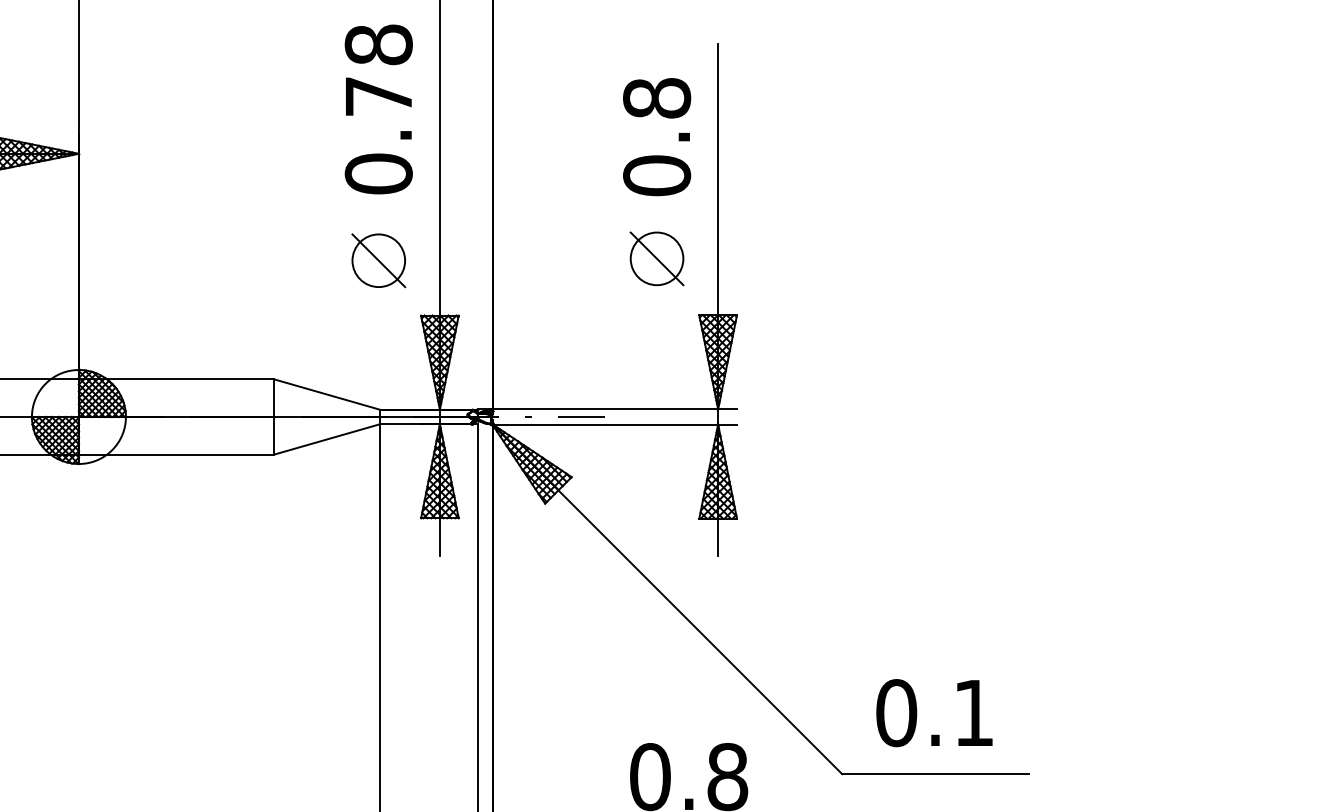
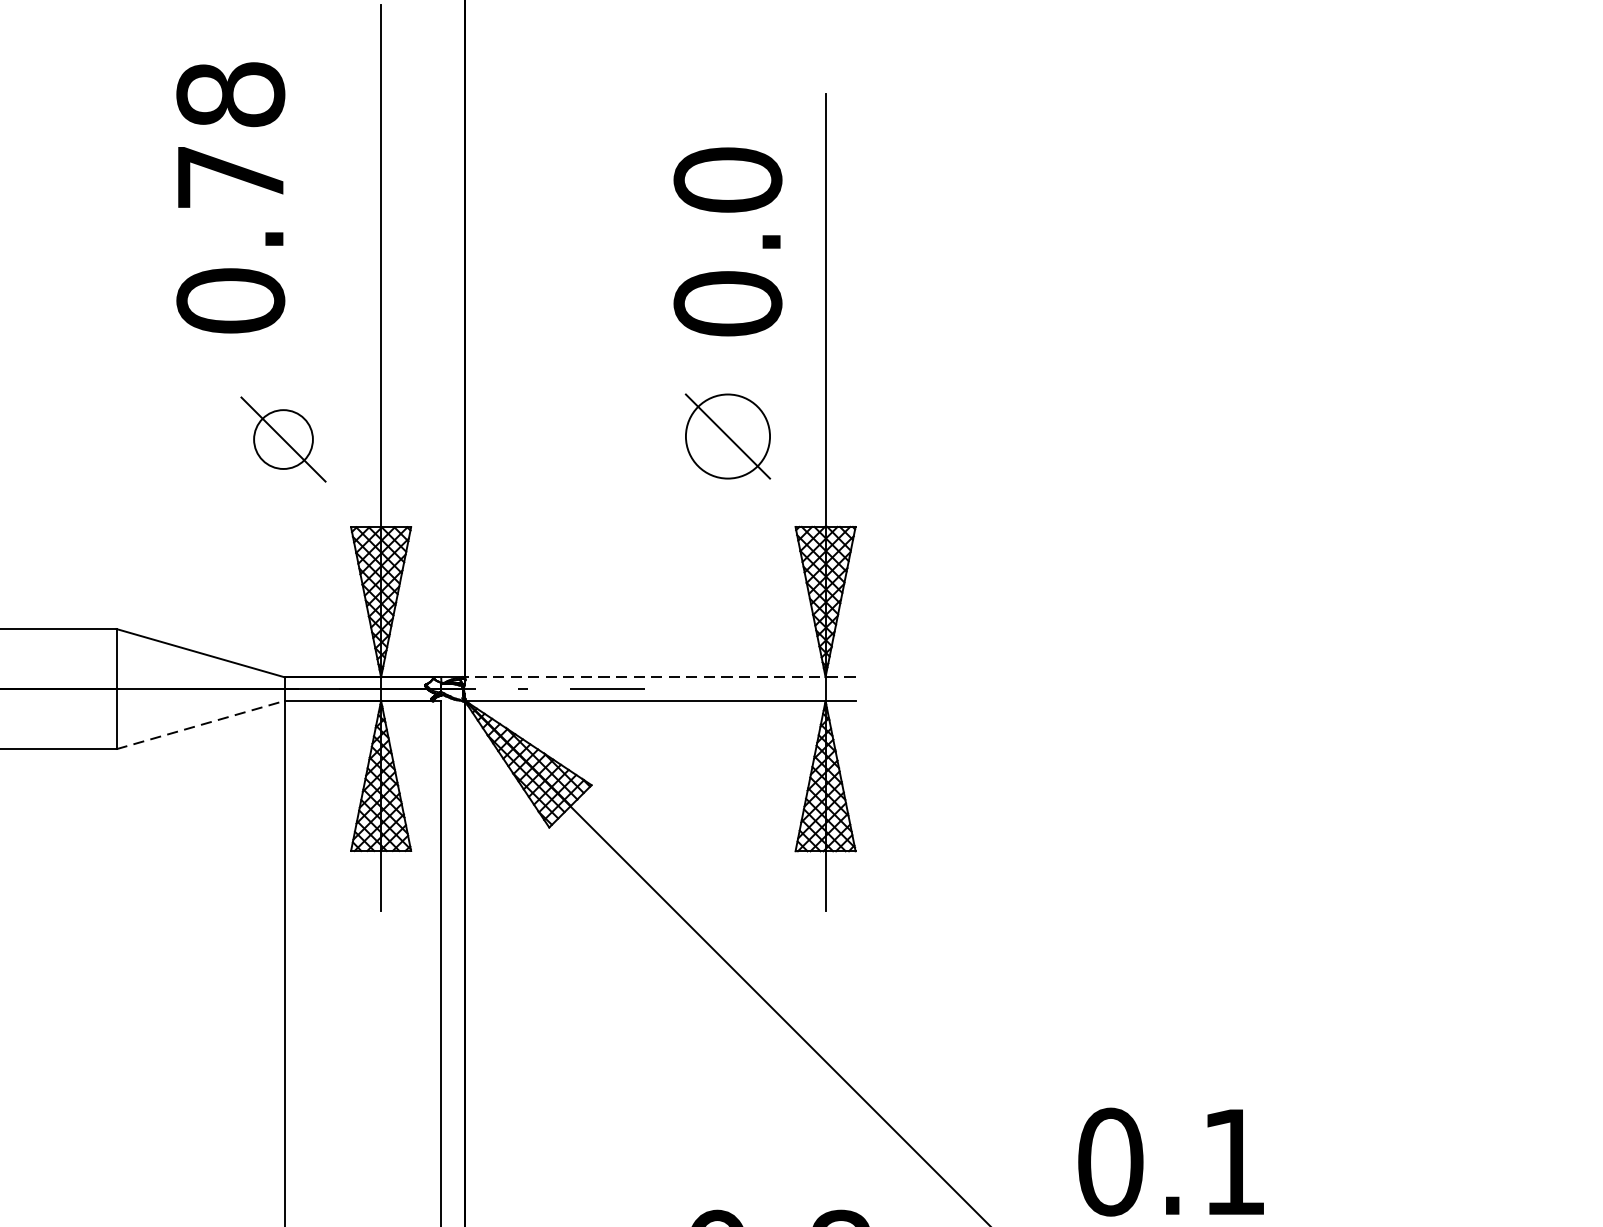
text: (656, 97) -> (727, 178), 0.8 -> 0.0
text: (378, 109) -> (230, 197), moved
circle: (378, 260) -> (283, 439), size x0.7
line: (613, 409) -> (658, 677), solid -> dashed
line: (327, 439) -> (201, 725), solid -> dashed

